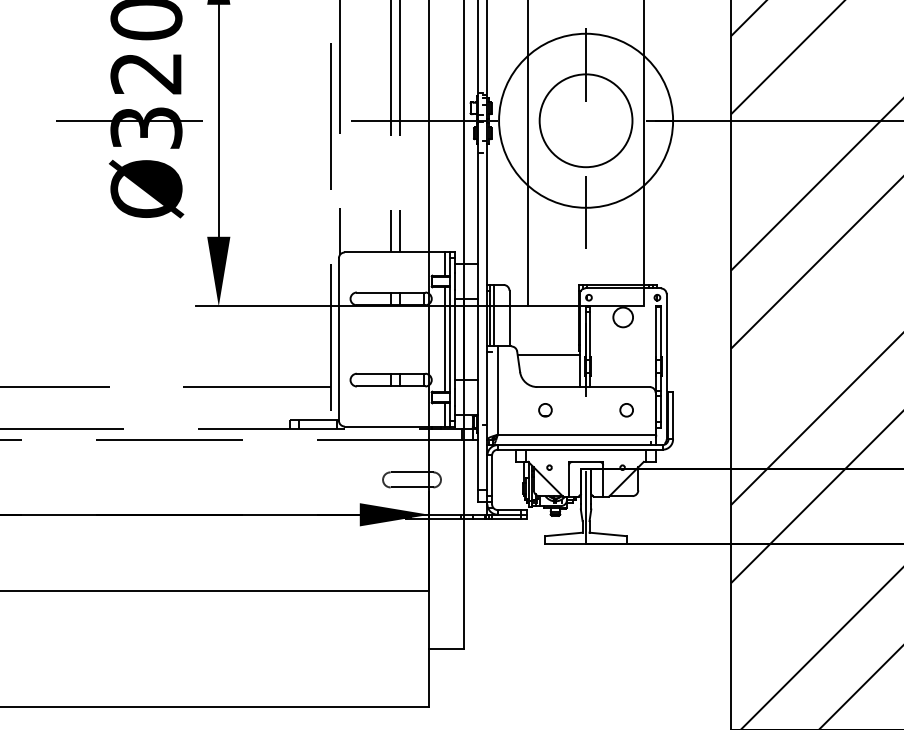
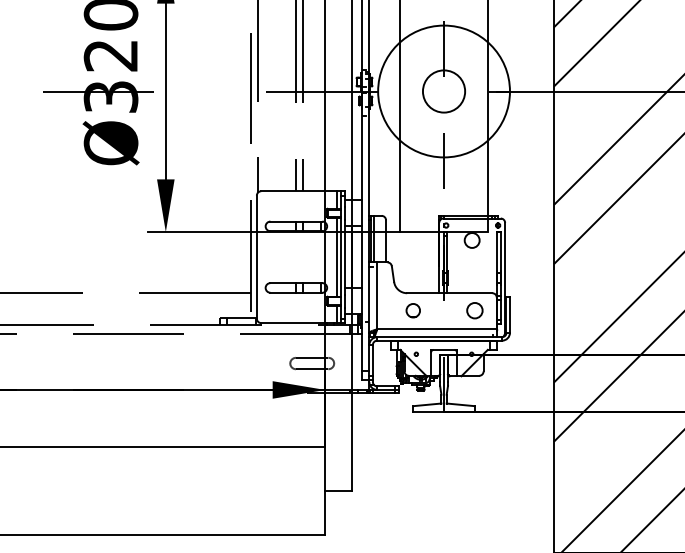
circle: (585, 120) -> (443, 91), size x0.6
line: (548, 354) -> (415, 268), removed
circle: (545, 410) -> (413, 310), size x1.4
circle: (626, 410) -> (474, 310), size x1.6

